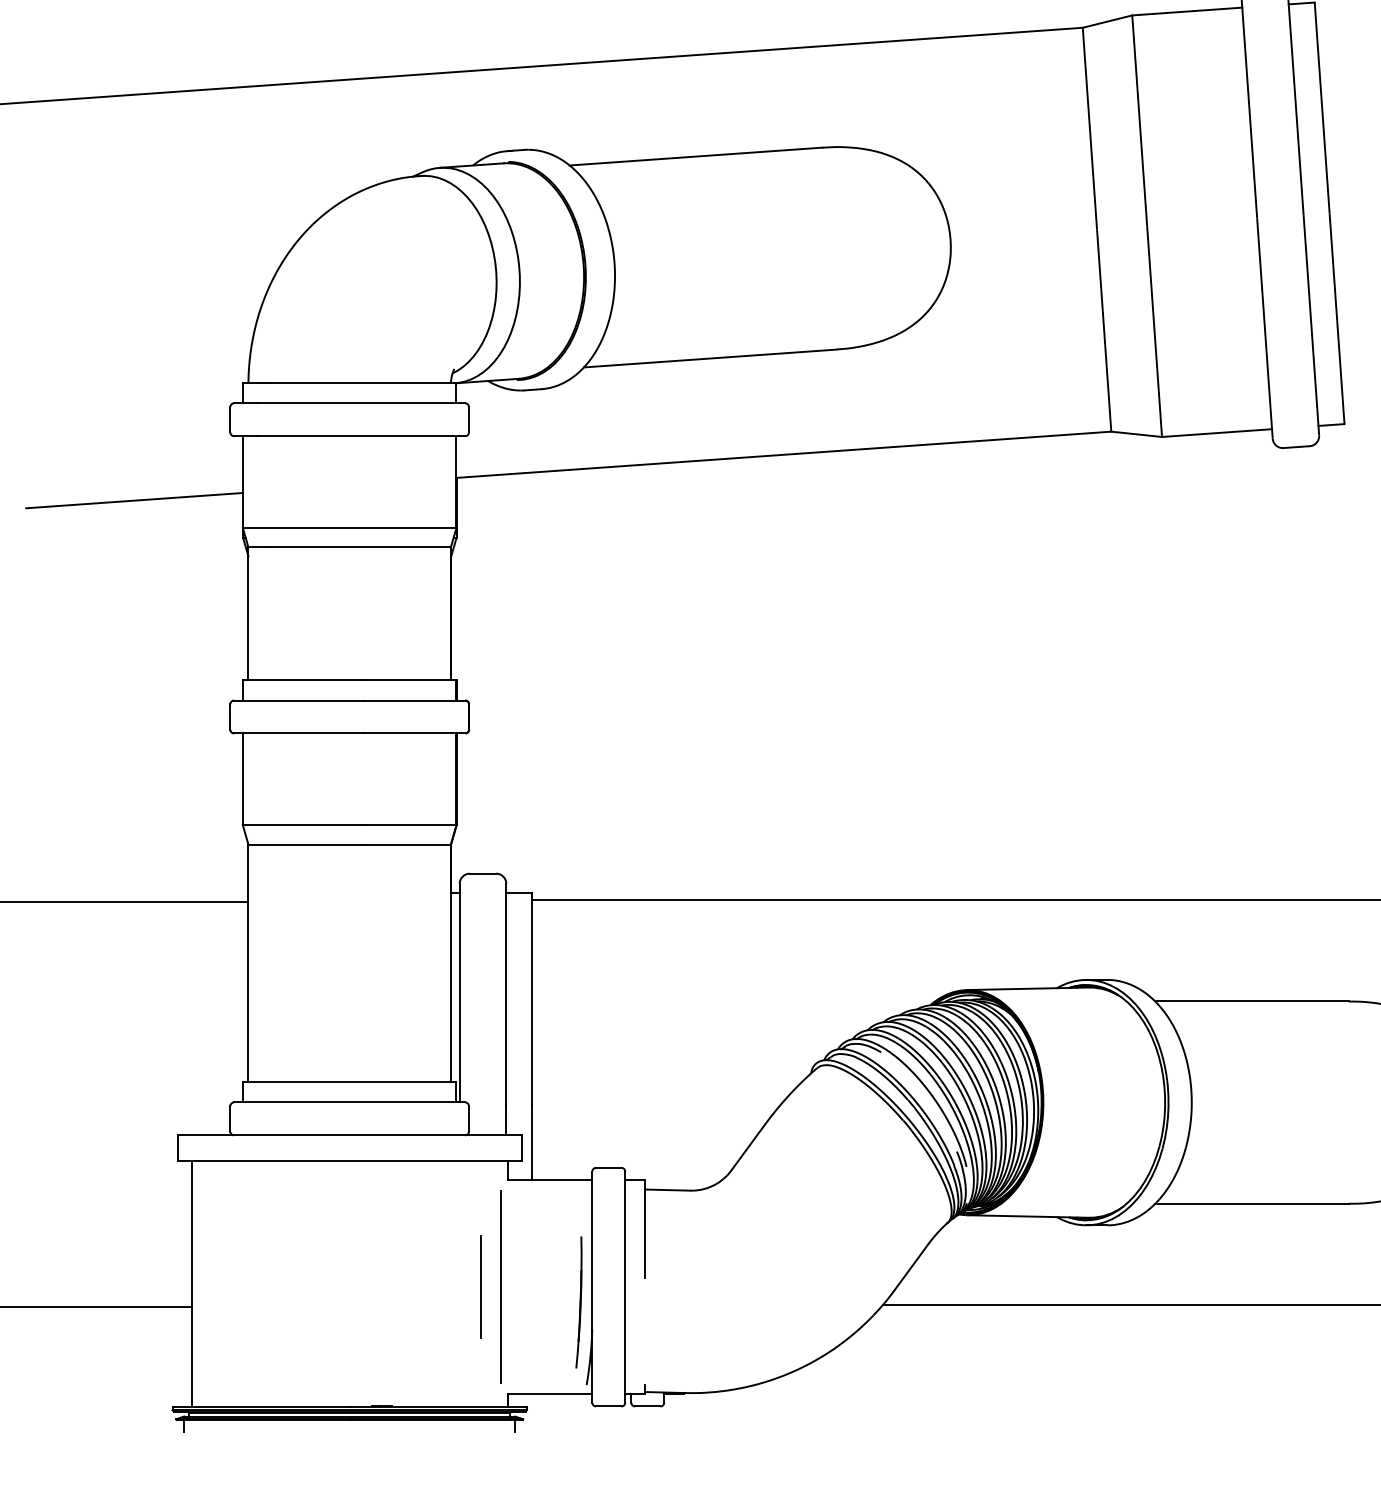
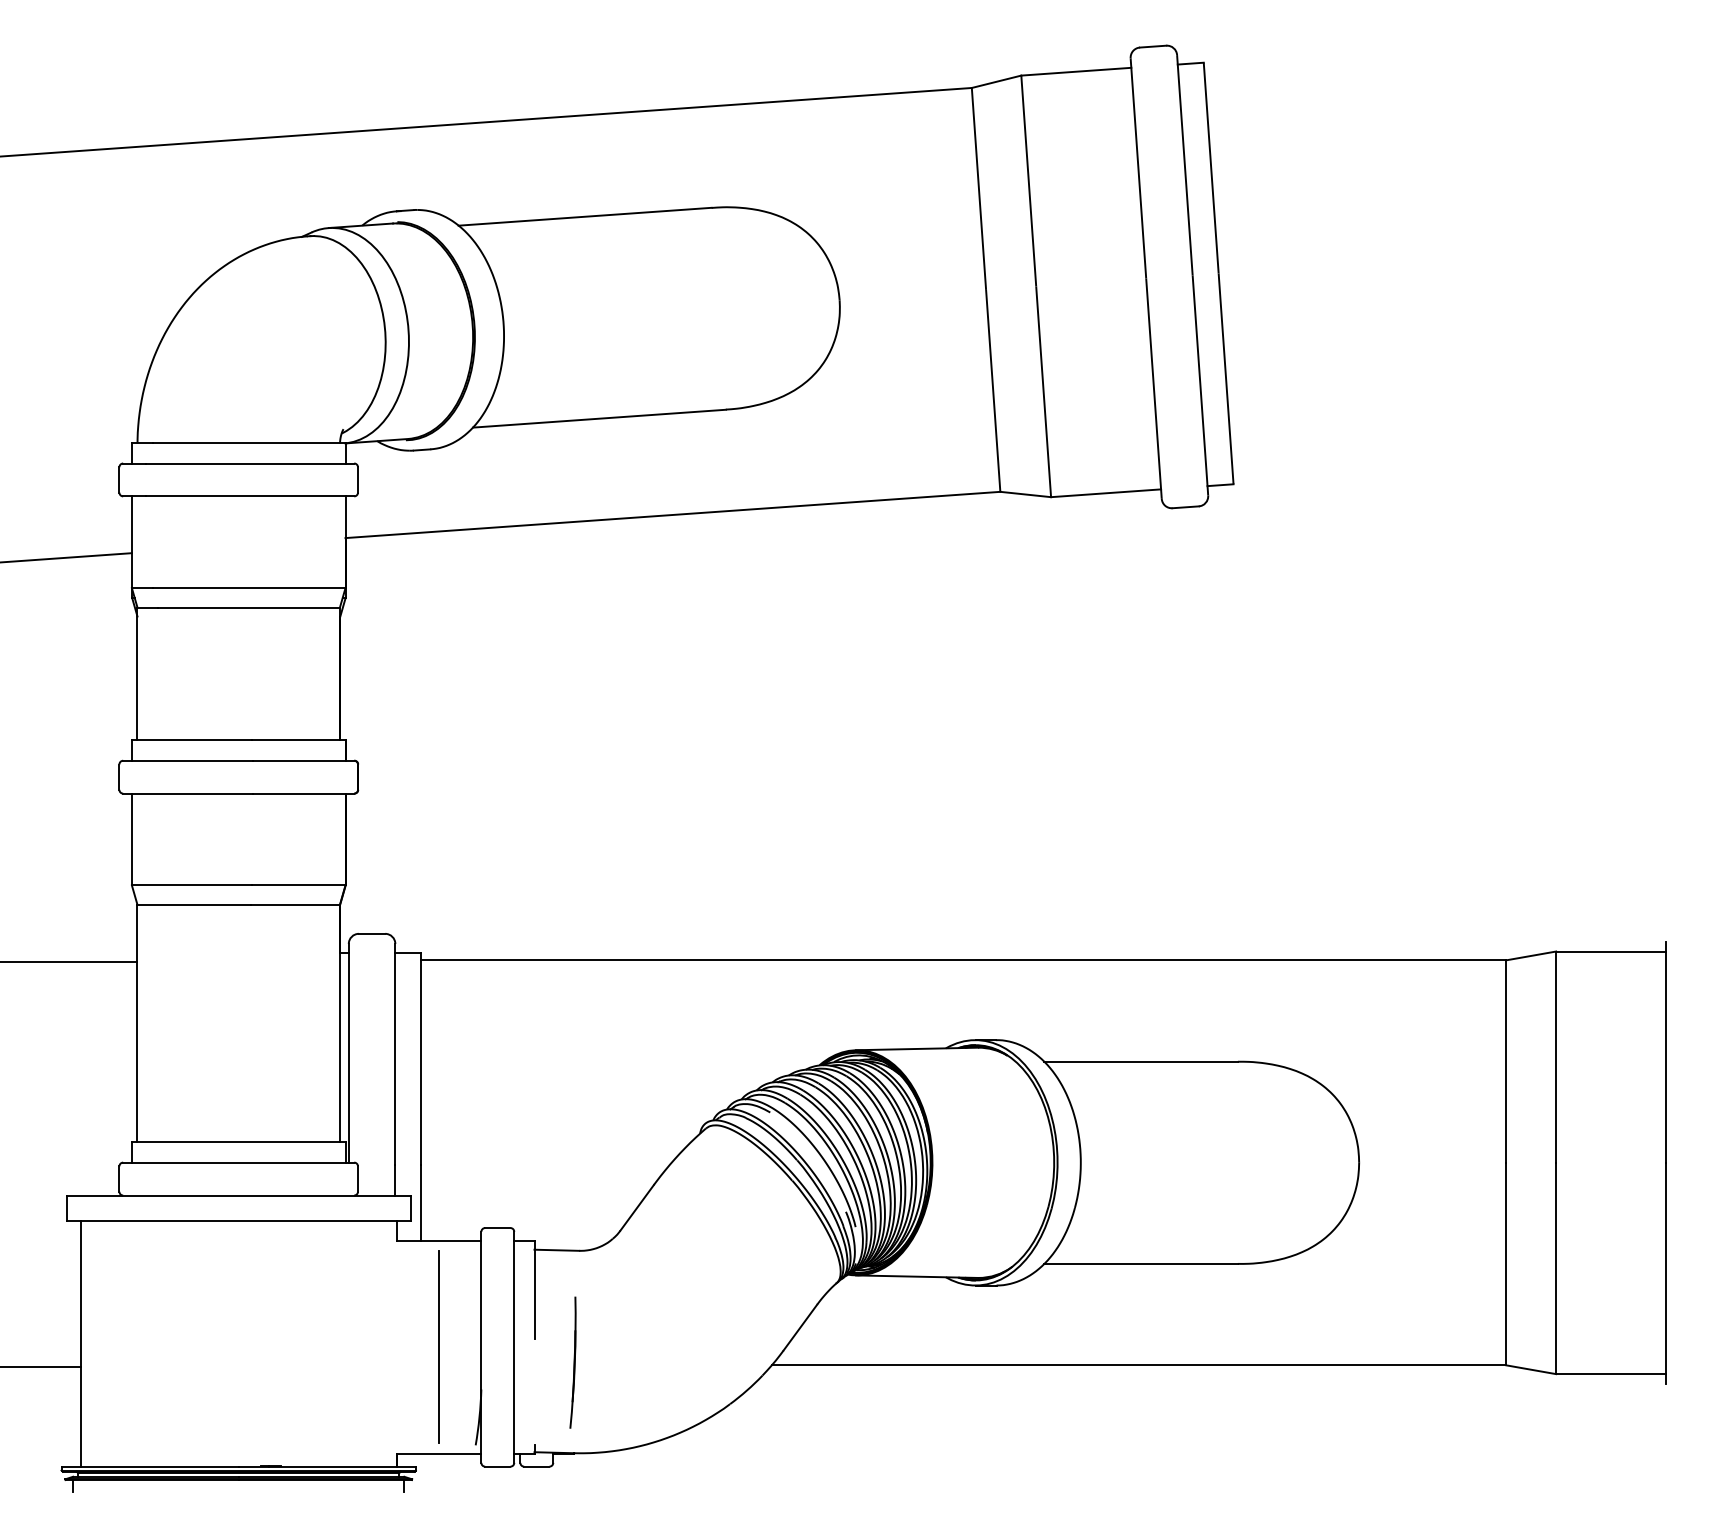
line: (480, 1286) -> (369, 1346), removed
line: (500, 1286) -> (438, 1346), moved
part: (578, 1302) -> (572, 1362), moved

